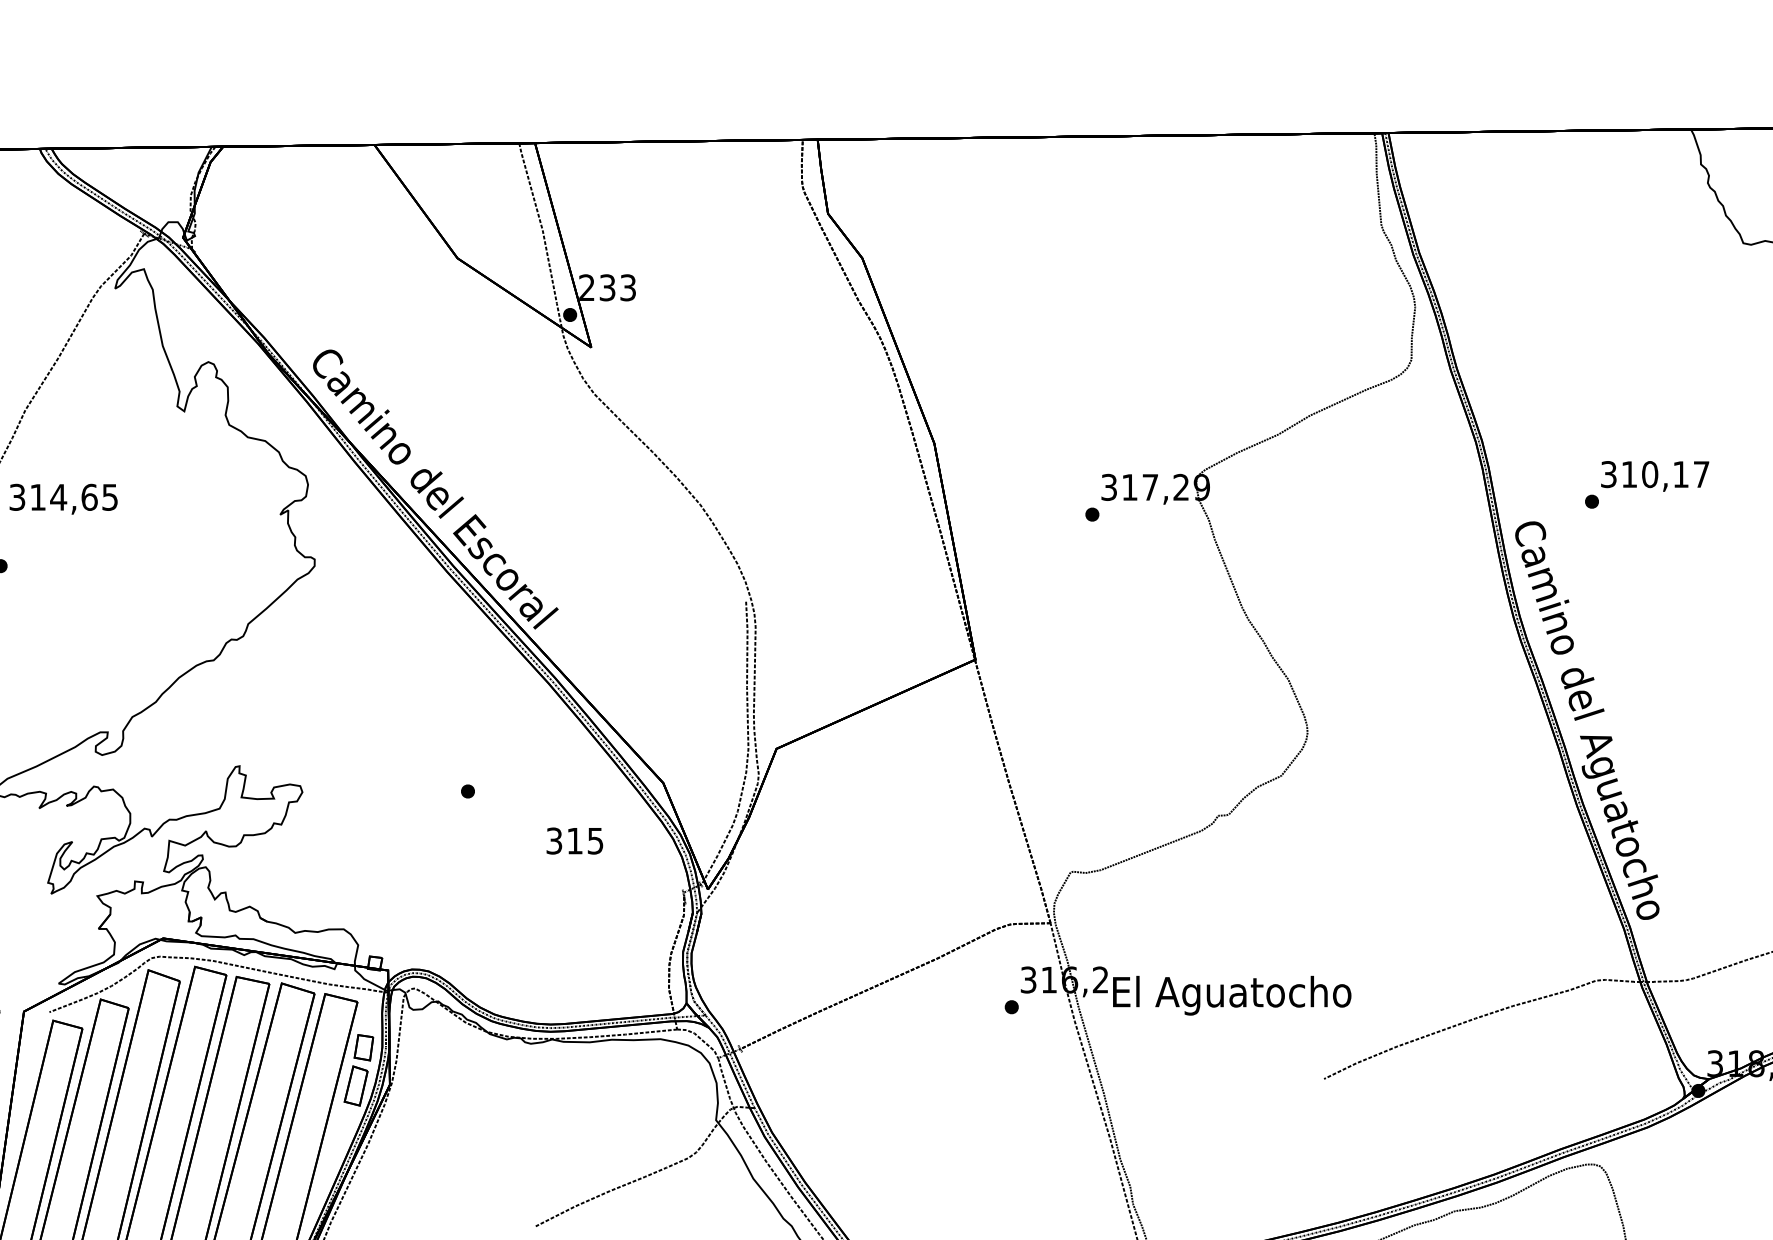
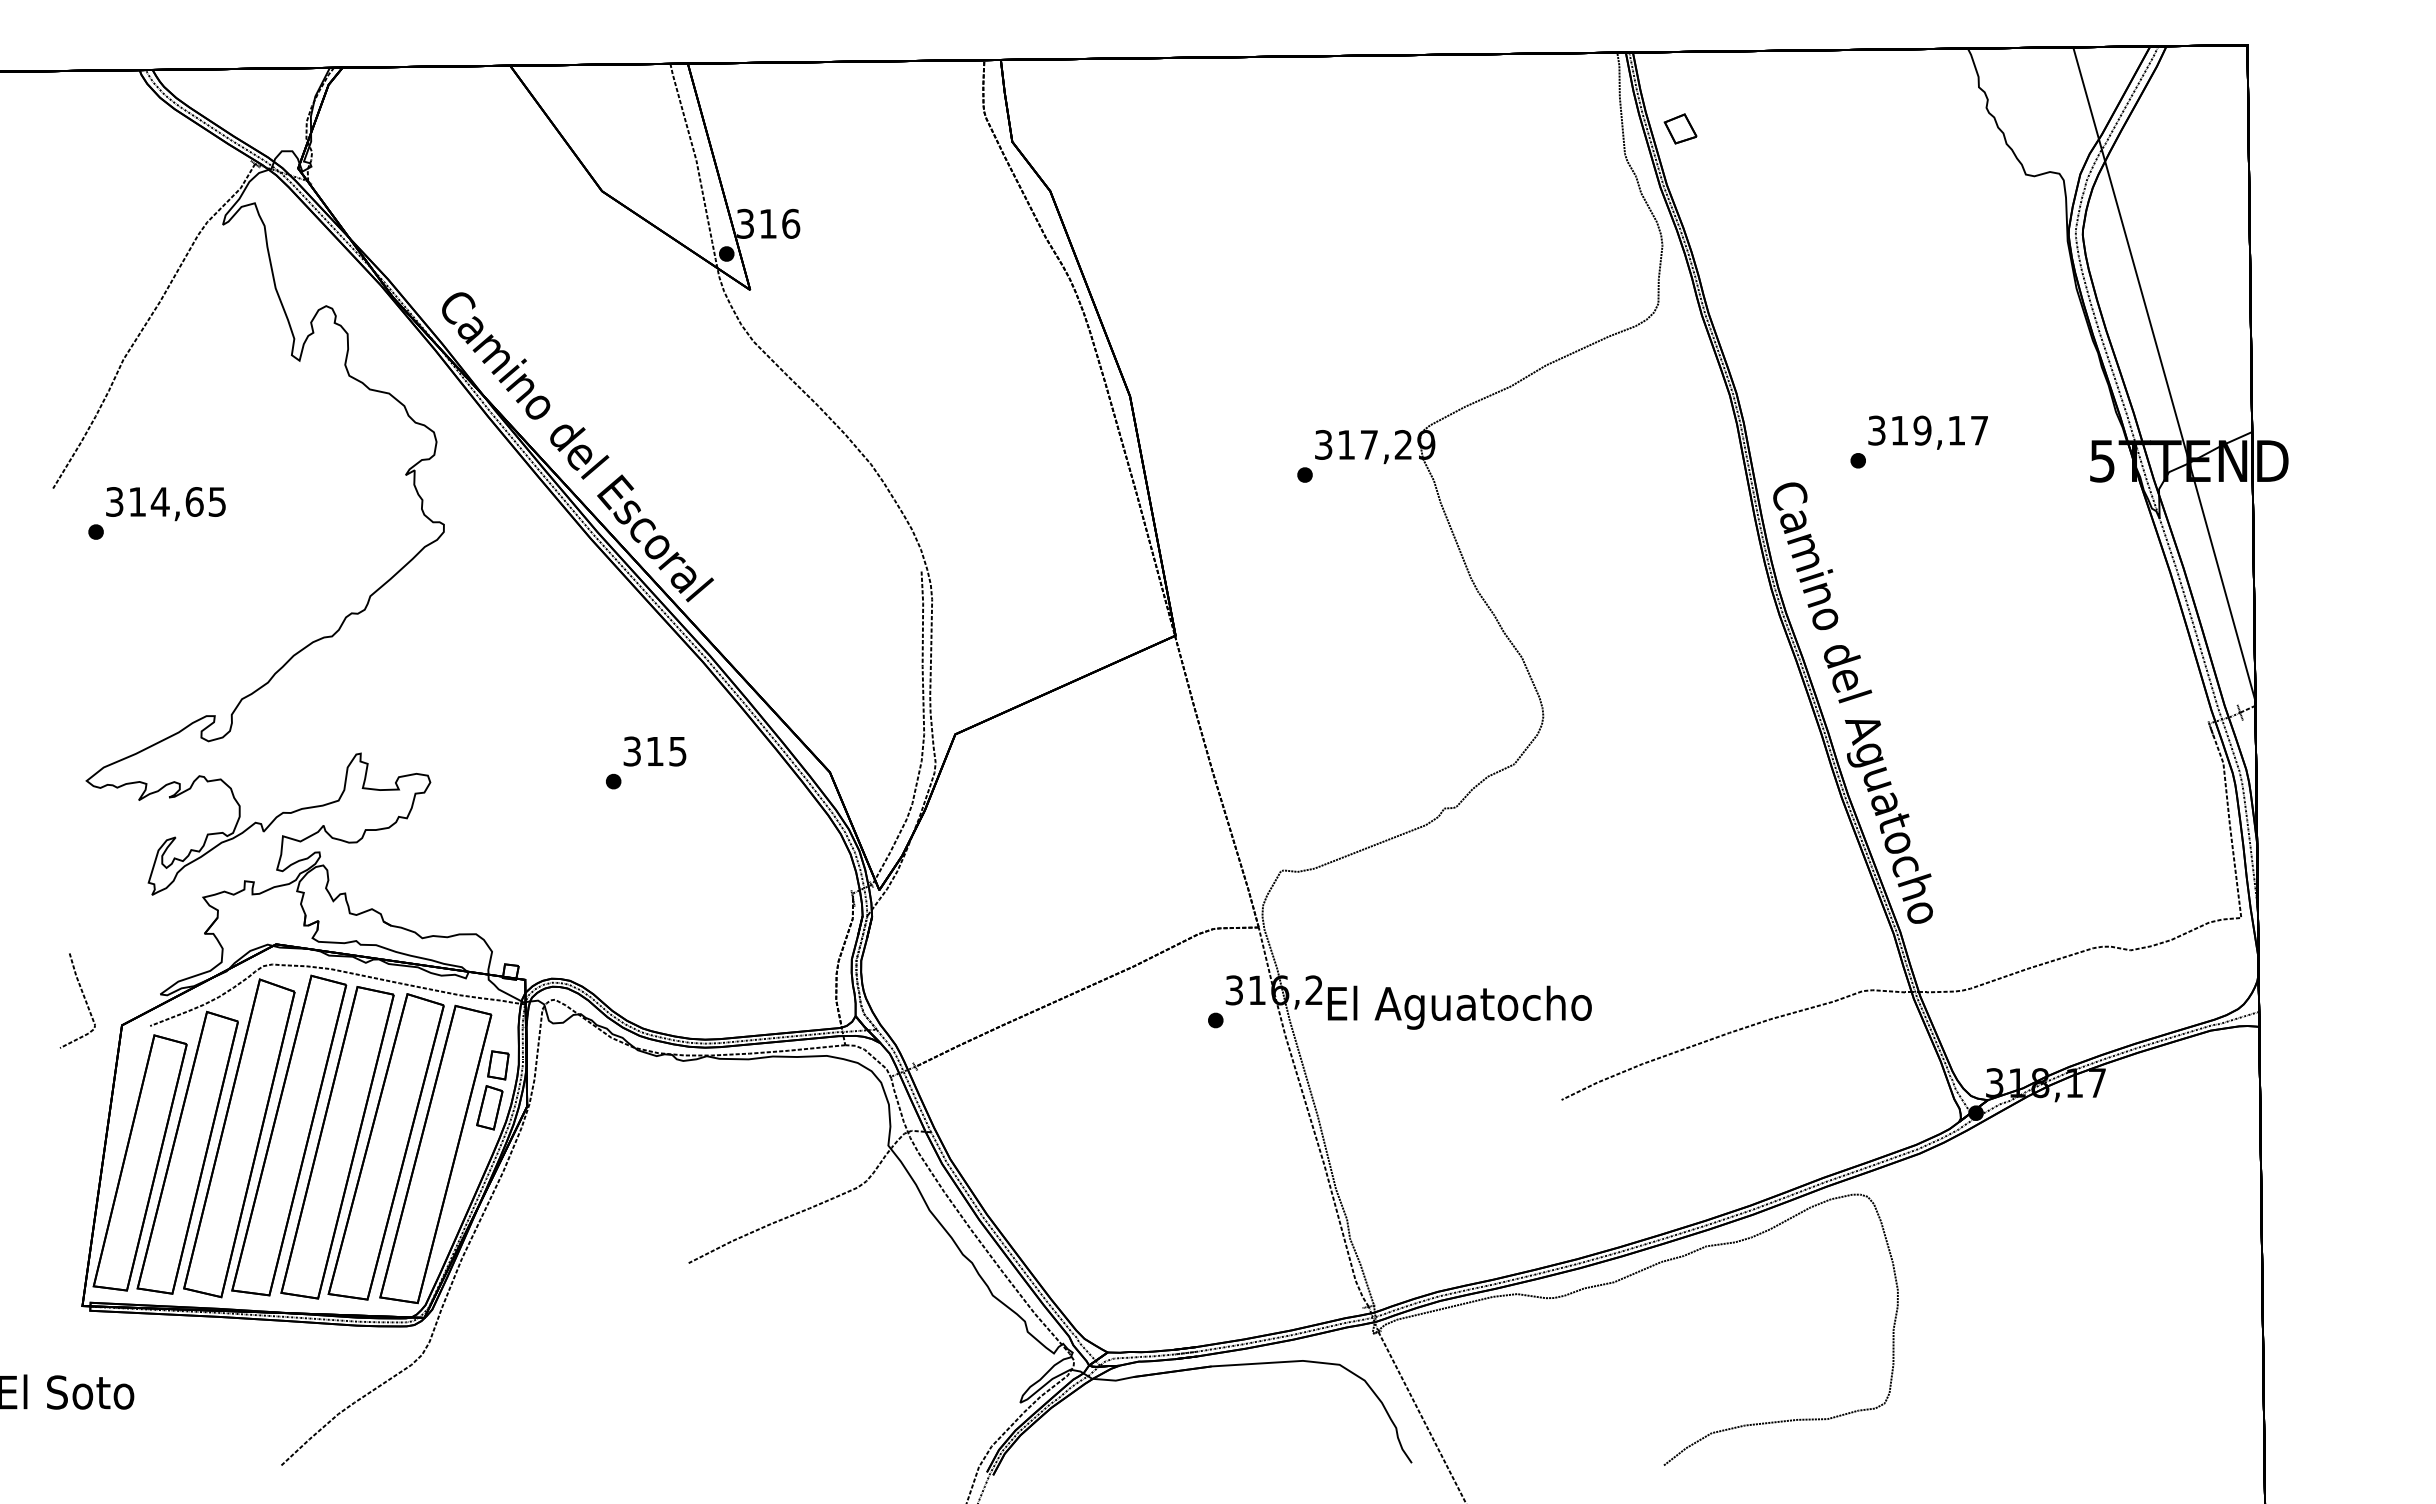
part: (1431, 201) -> (1680, 128), added
text: (607, 287) -> (768, 223), 233 -> 316
text: (1650, 474) -> (1922, 430), 310,17 -> 319,17
text: (63, 499) -> (165, 504), moved
text: (574, 841) -> (654, 751), moved

